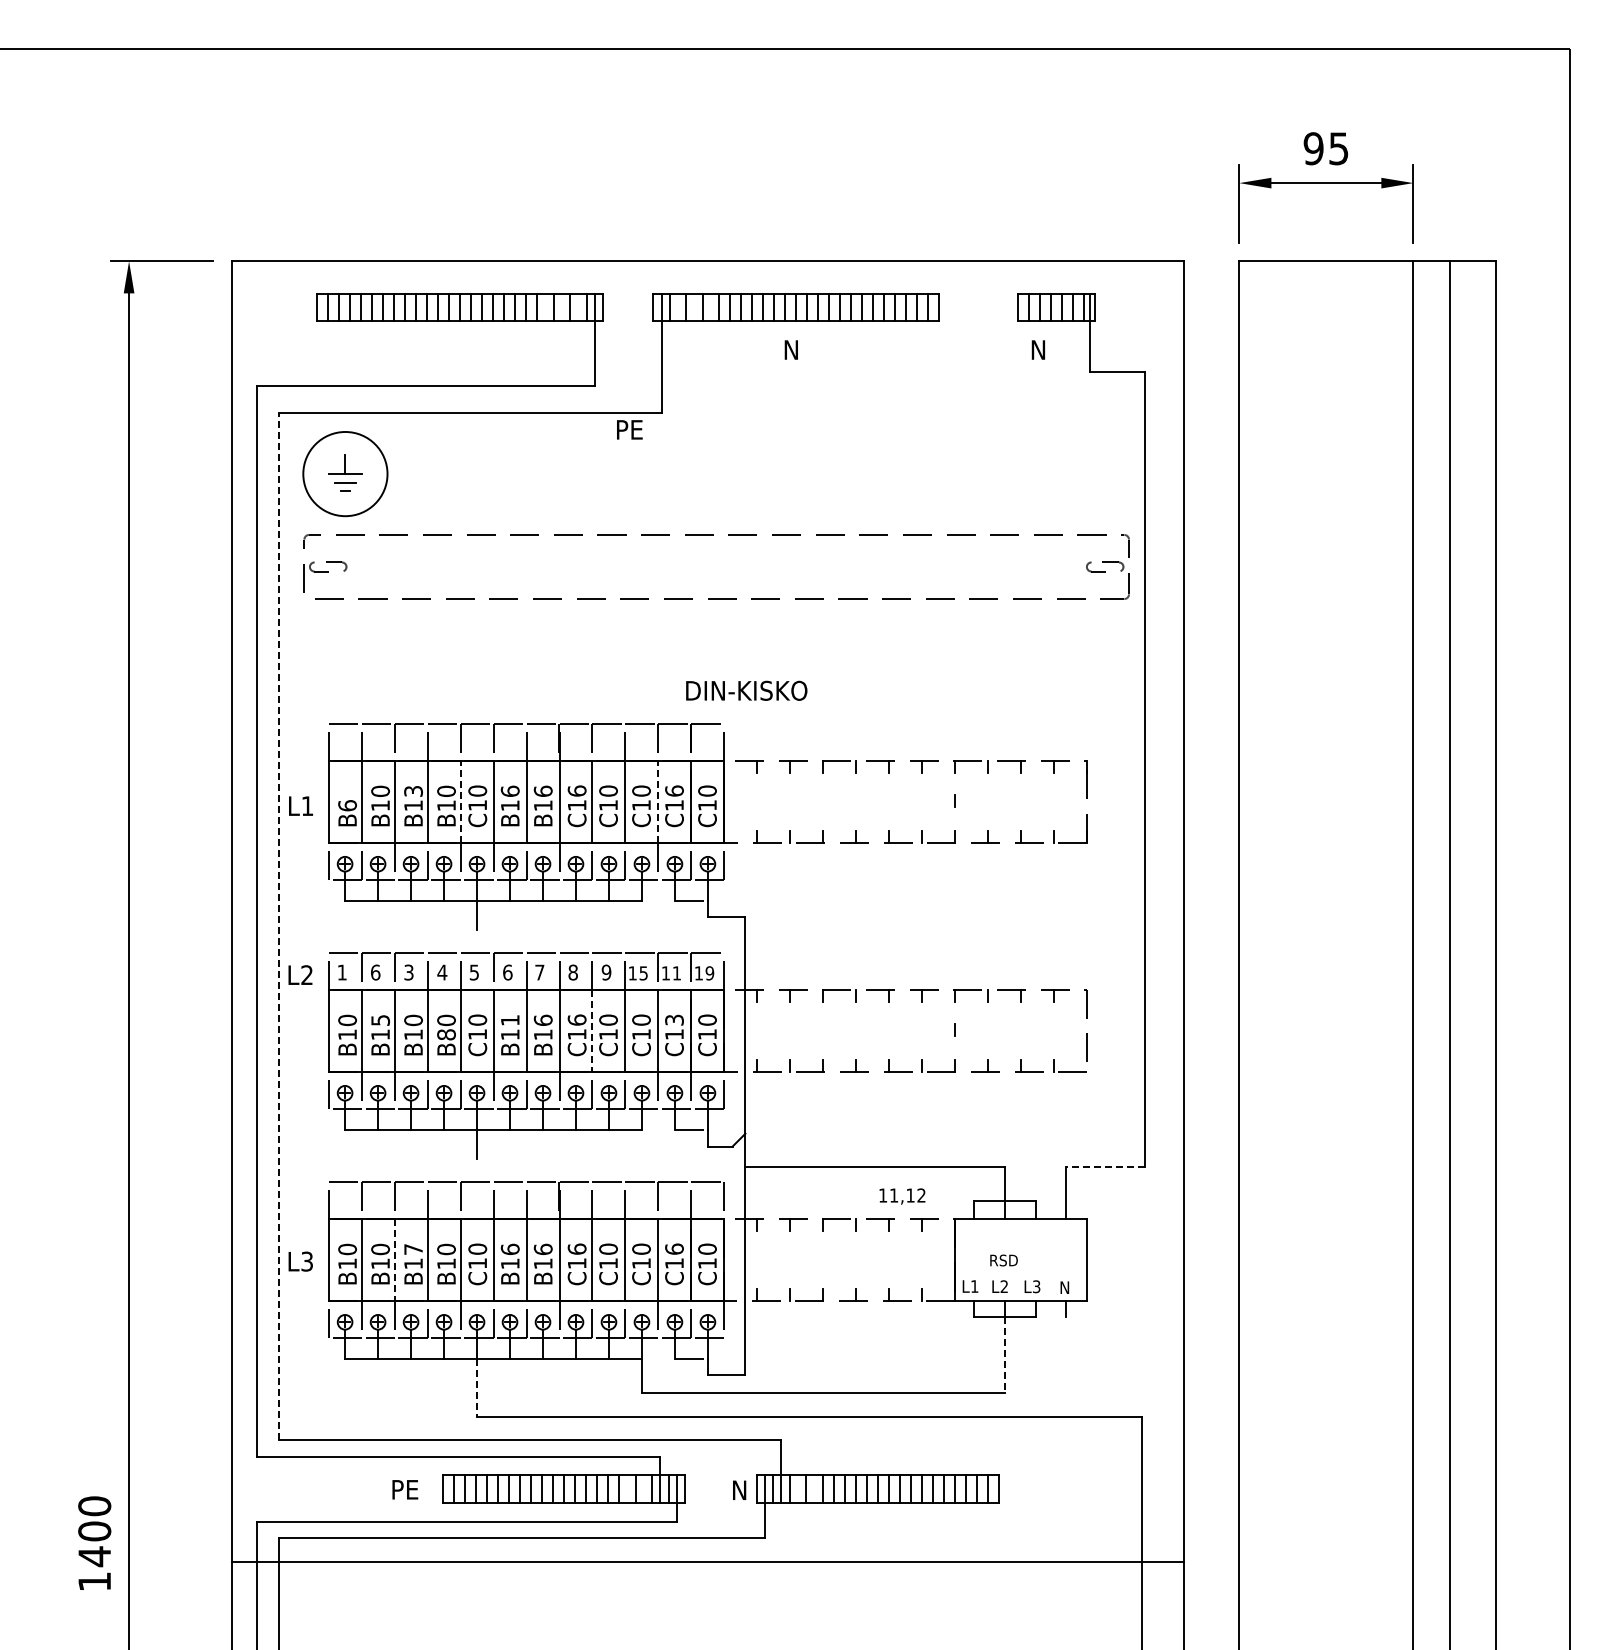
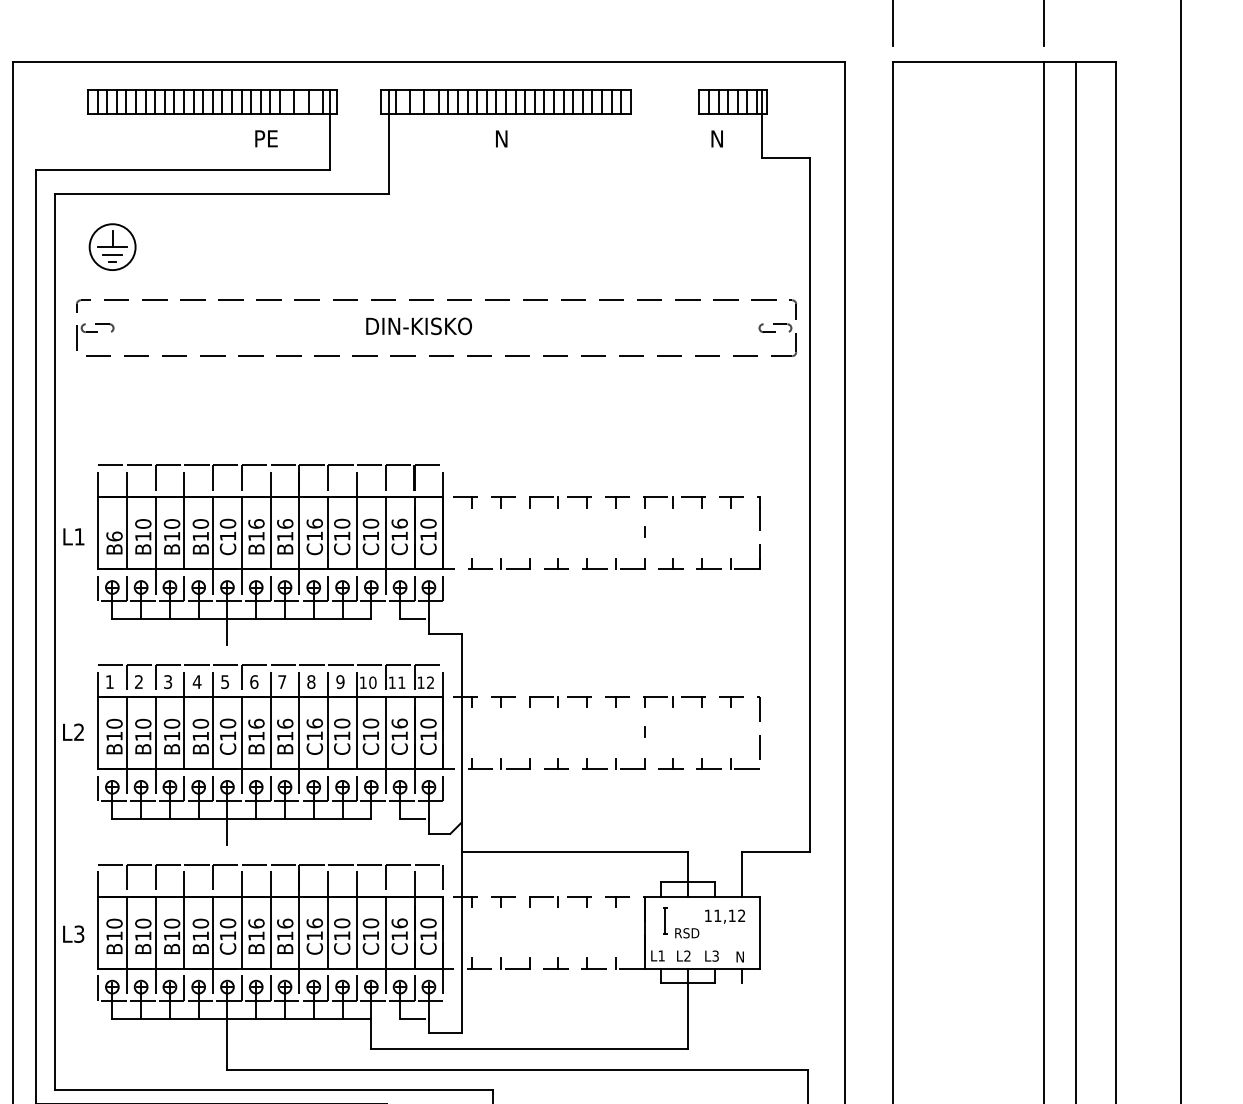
text: (629, 429) -> (266, 138), moved
circle: (345, 473) -> (112, 246), size x0.62
text: (746, 690) -> (418, 326), moved
text: (413, 790) -> (172, 523), B13 -> B10
line: (460, 801) -> (213, 532), dashed -> solid
line: (658, 801) -> (385, 532), dashed -> solid
line: (278, 926) -> (54, 641), dashed -> solid
text: (375, 972) -> (138, 681), 6 -> 2
text: (643, 973) -> (372, 682), 15 -> 10
text: (709, 973) -> (430, 682), 19 -> 12
text: (300, 974) -> (73, 731), moved
text: (509, 1019) -> (255, 722), B11 -> B16
text: (674, 1019) -> (399, 722), C13 -> C16
text: (380, 1020) -> (143, 723), B15 -> B10
line: (592, 1031) -> (328, 733), dashed -> solid
text: (446, 1034) -> (200, 736), B80 -> B10
line: (1105, 1166) -> (775, 851), dashed -> solid
text: (902, 1196) -> (725, 916), moved
part: (978, 1246) -> (664, 921), added
text: (413, 1249) -> (172, 923), B17 -> B10
line: (394, 1260) -> (155, 933), dashed -> solid
line: (1004, 1355) -> (687, 1016), dashed -> solid
line: (477, 1388) -> (227, 1044), dashed -> solid

